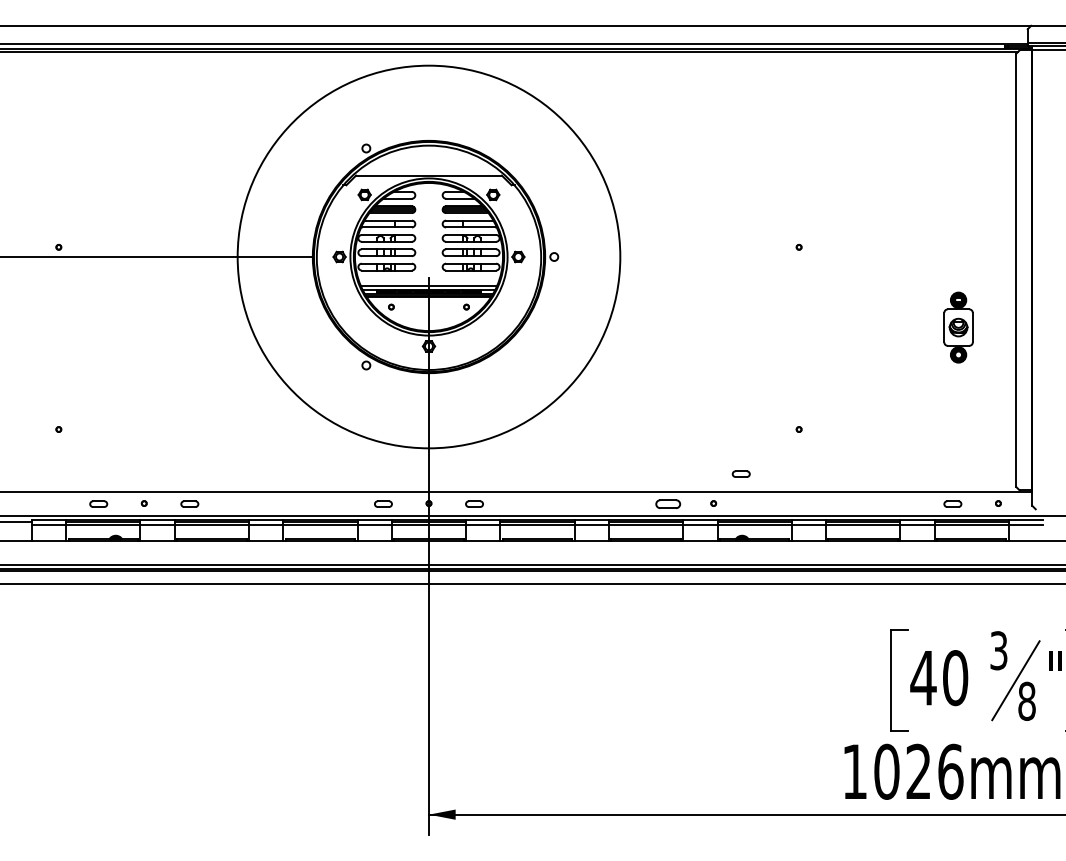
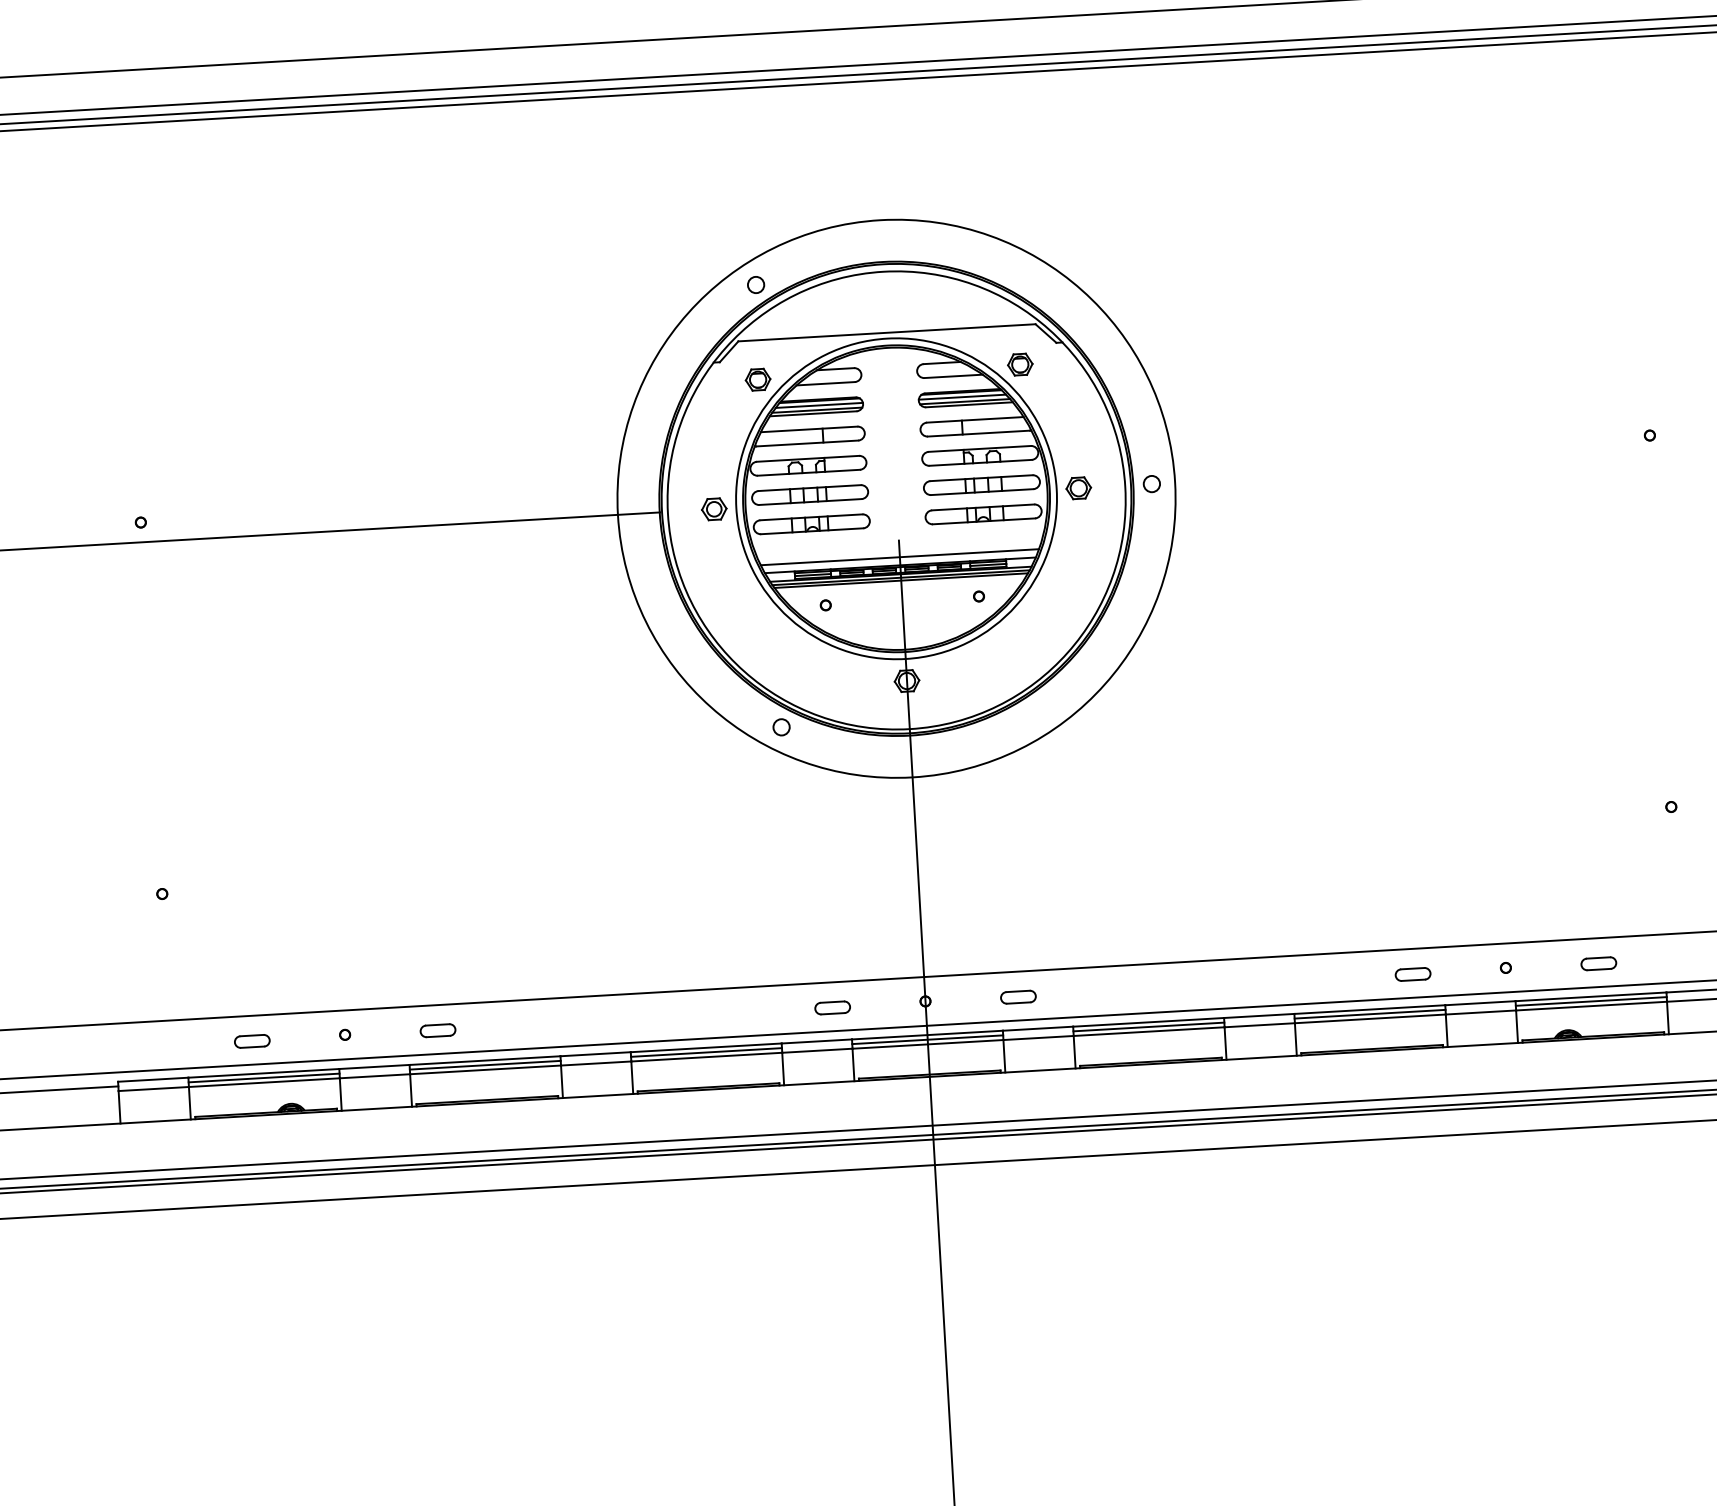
circle: (428, 256) -> (895, 497), size x0.71
part: (740, 473) -> (1597, 962), moved
part: (667, 503) -> (1411, 973), size x0.71

